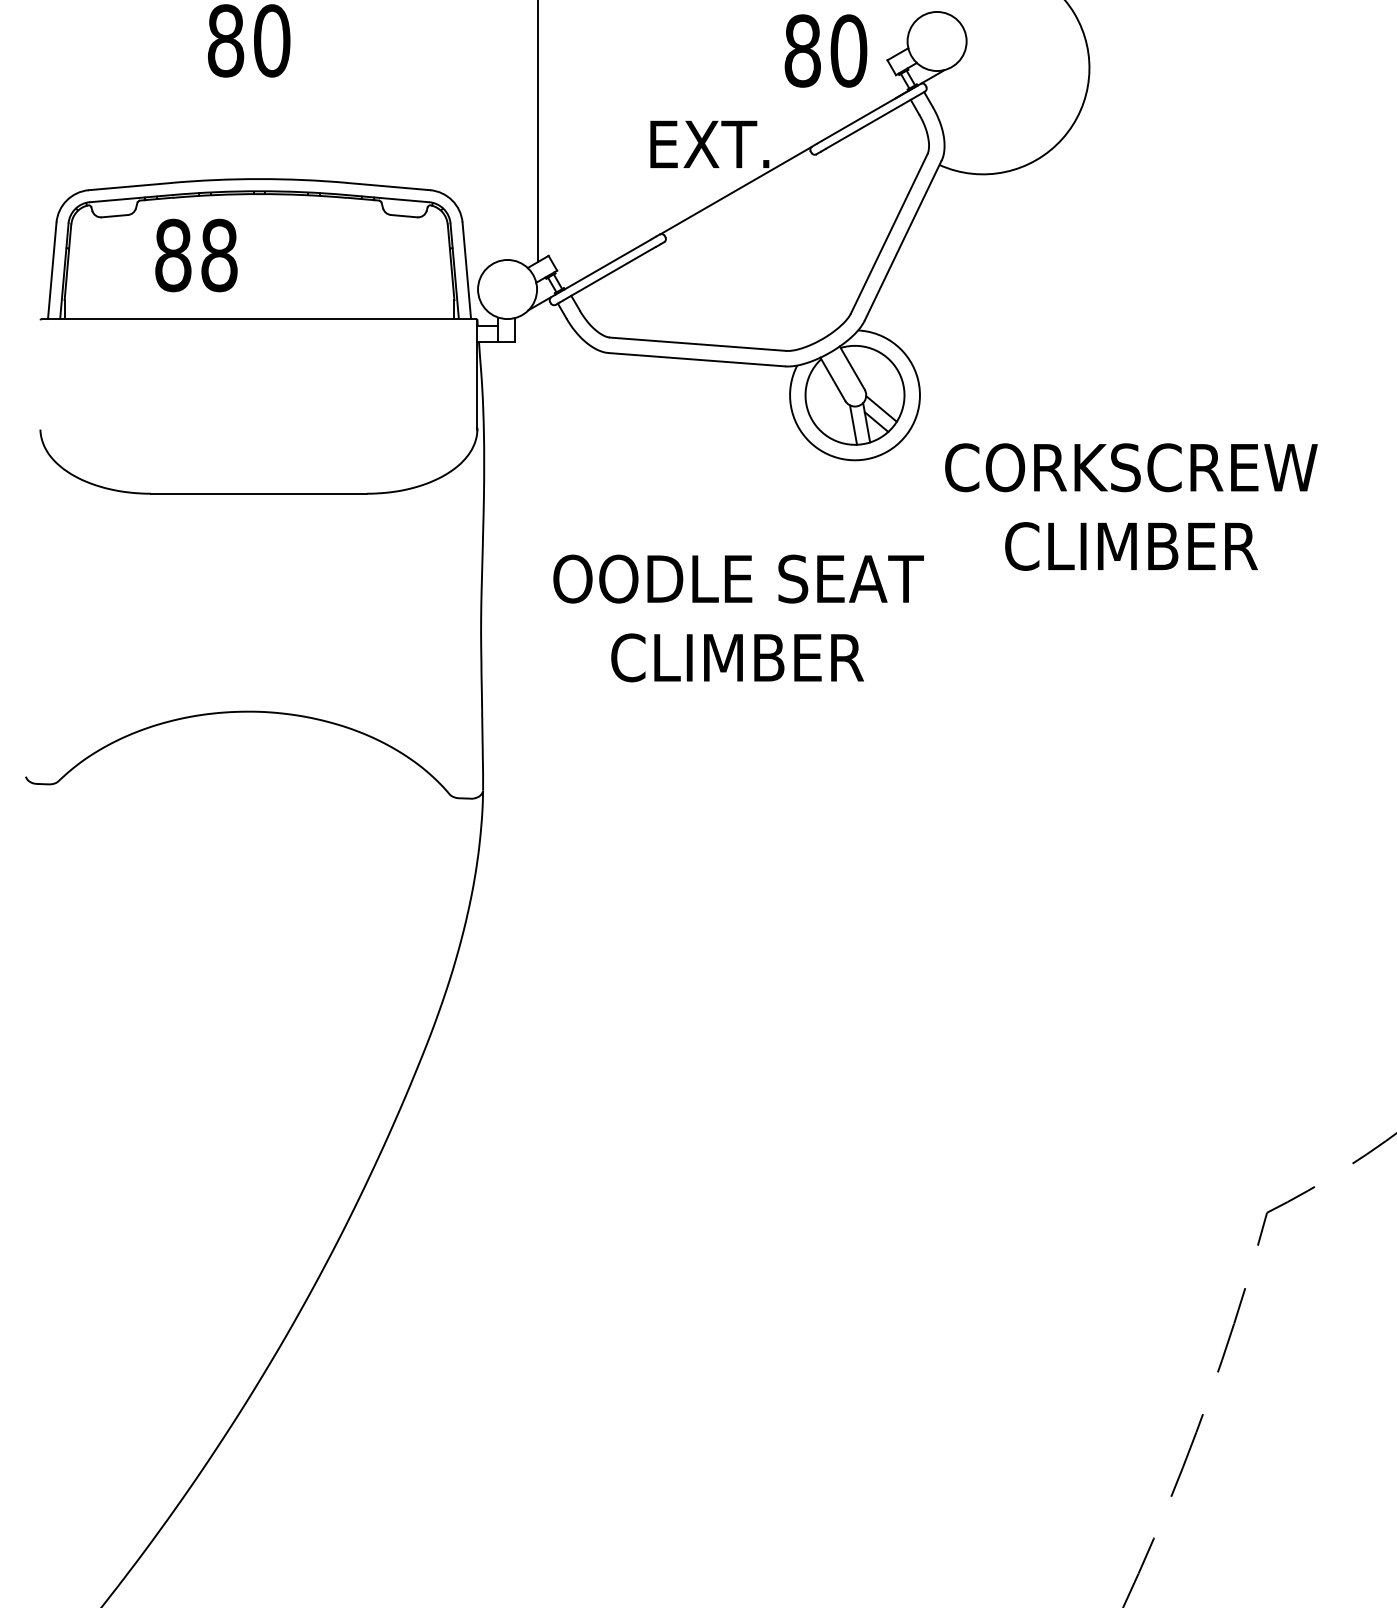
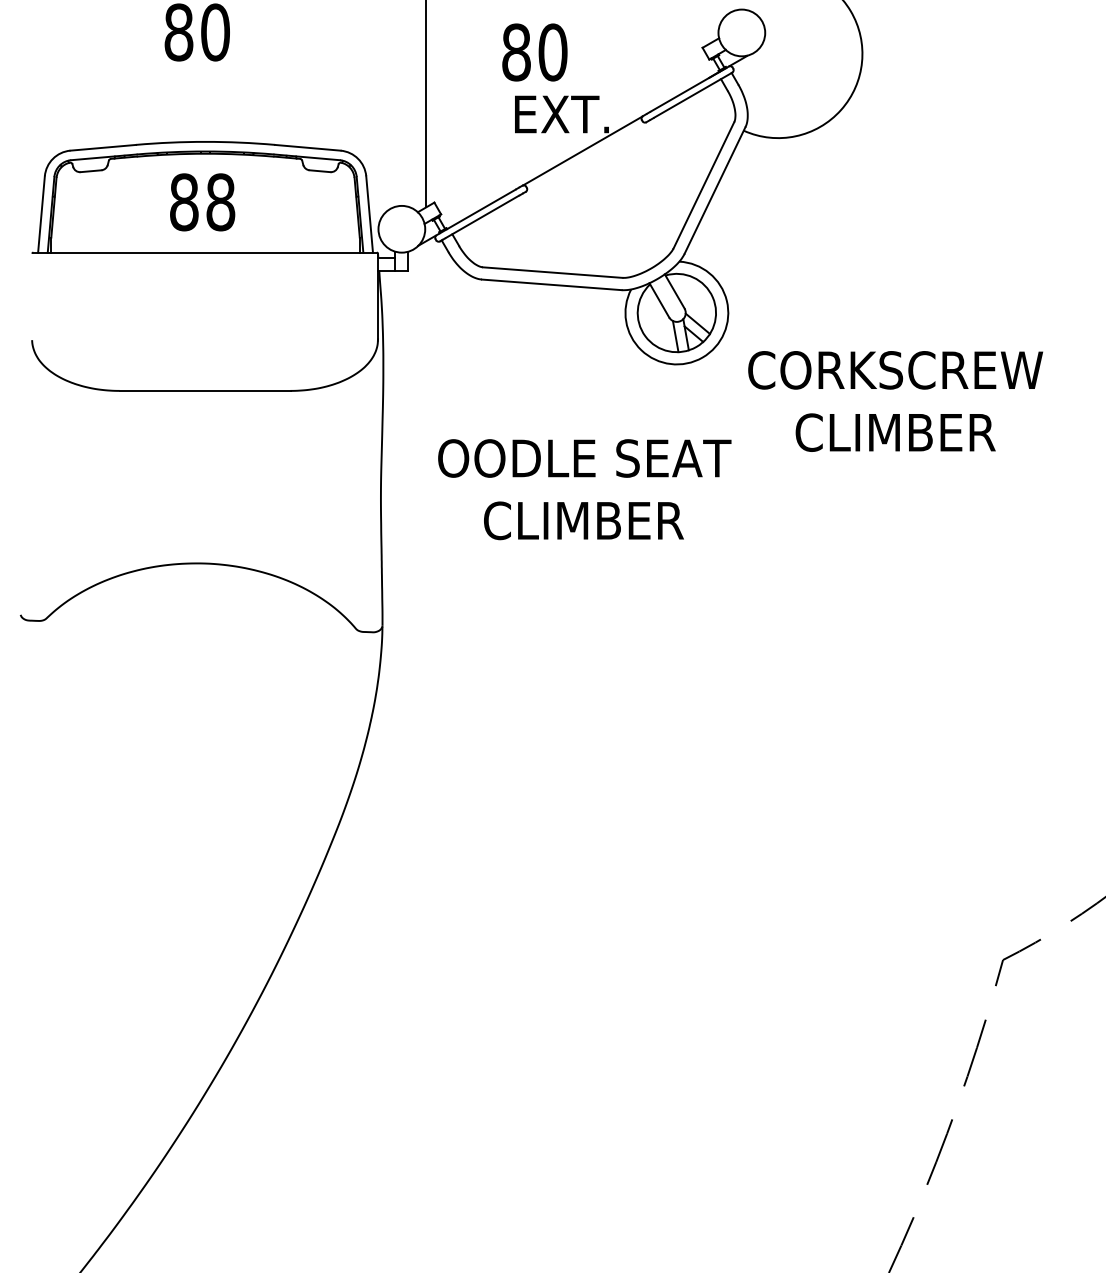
text: (825, 51) -> (534, 52), moved
text: (196, 255) -> (202, 202), moved

